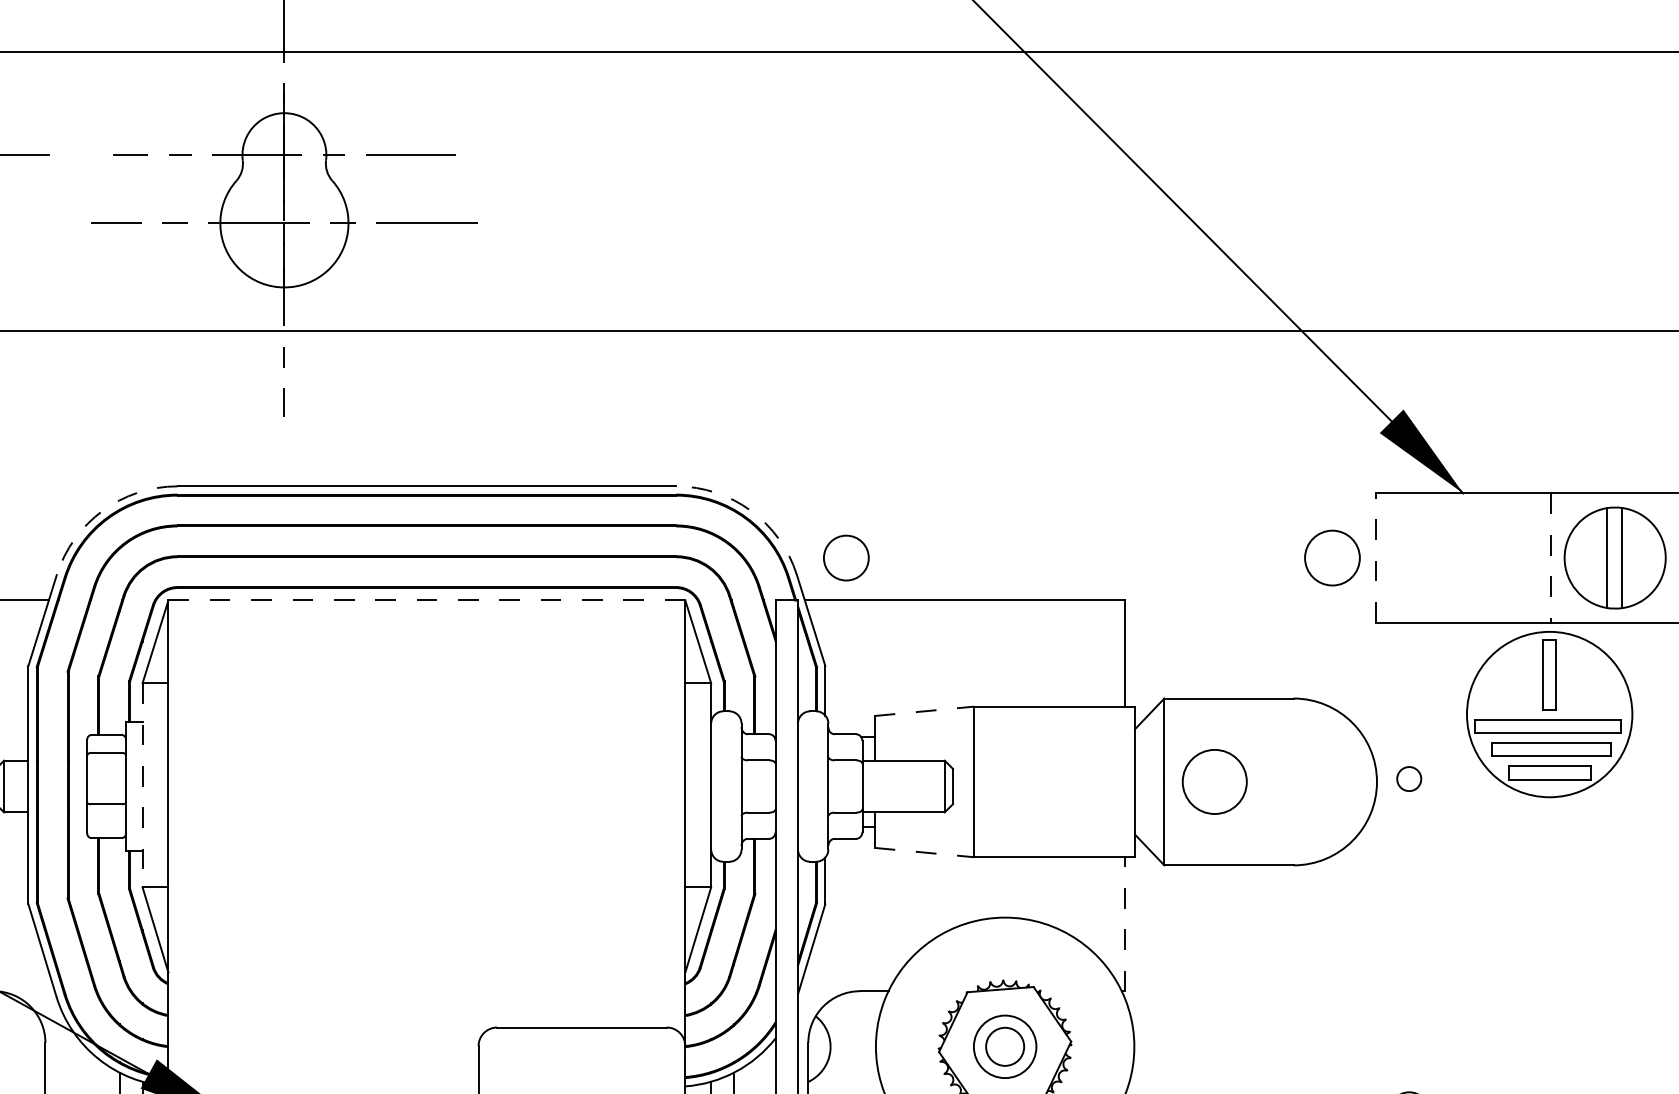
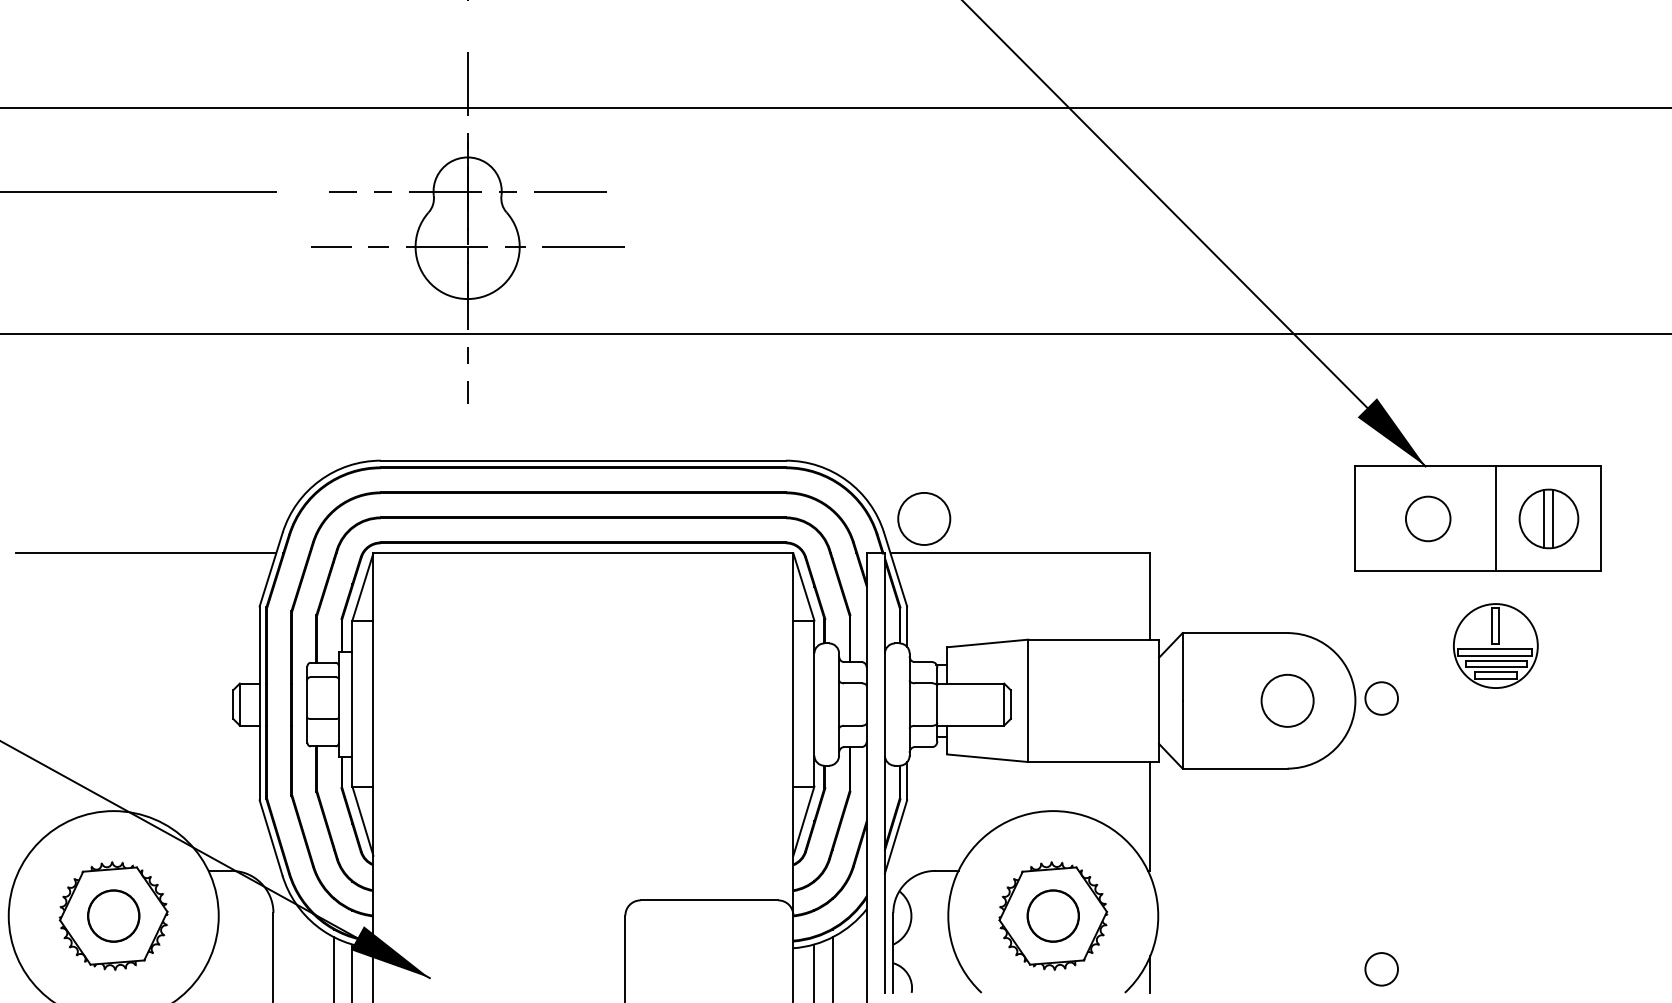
arc: (102, 510) -> (319, 480), dashed -> solid
arc: (750, 510) -> (846, 480), dashed -> solid
circle: (846, 557) -> (924, 518), size x1.43
circle: (1332, 557) -> (1428, 518), moved
line: (1375, 557) -> (1354, 518), dashed -> solid
part: (1614, 557) -> (1548, 518), size x0.71
line: (1550, 558) -> (1496, 519), dashed -> solid
line: (426, 600) -> (583, 553), dashed -> solid
line: (924, 711) -> (987, 643), dashed -> solid
part: (1549, 713) -> (1495, 645), size x0.62
circle: (1409, 779) -> (1381, 698), size x1.67
circle: (1214, 781) -> (1287, 700), moved
line: (142, 785) -> (352, 703), dashed -> solid
line: (924, 852) -> (987, 758), dashed -> solid
line: (1124, 923) -> (1150, 815), dashed -> solid
circle: (1005, 1046) -> (1053, 915), size x1.67

